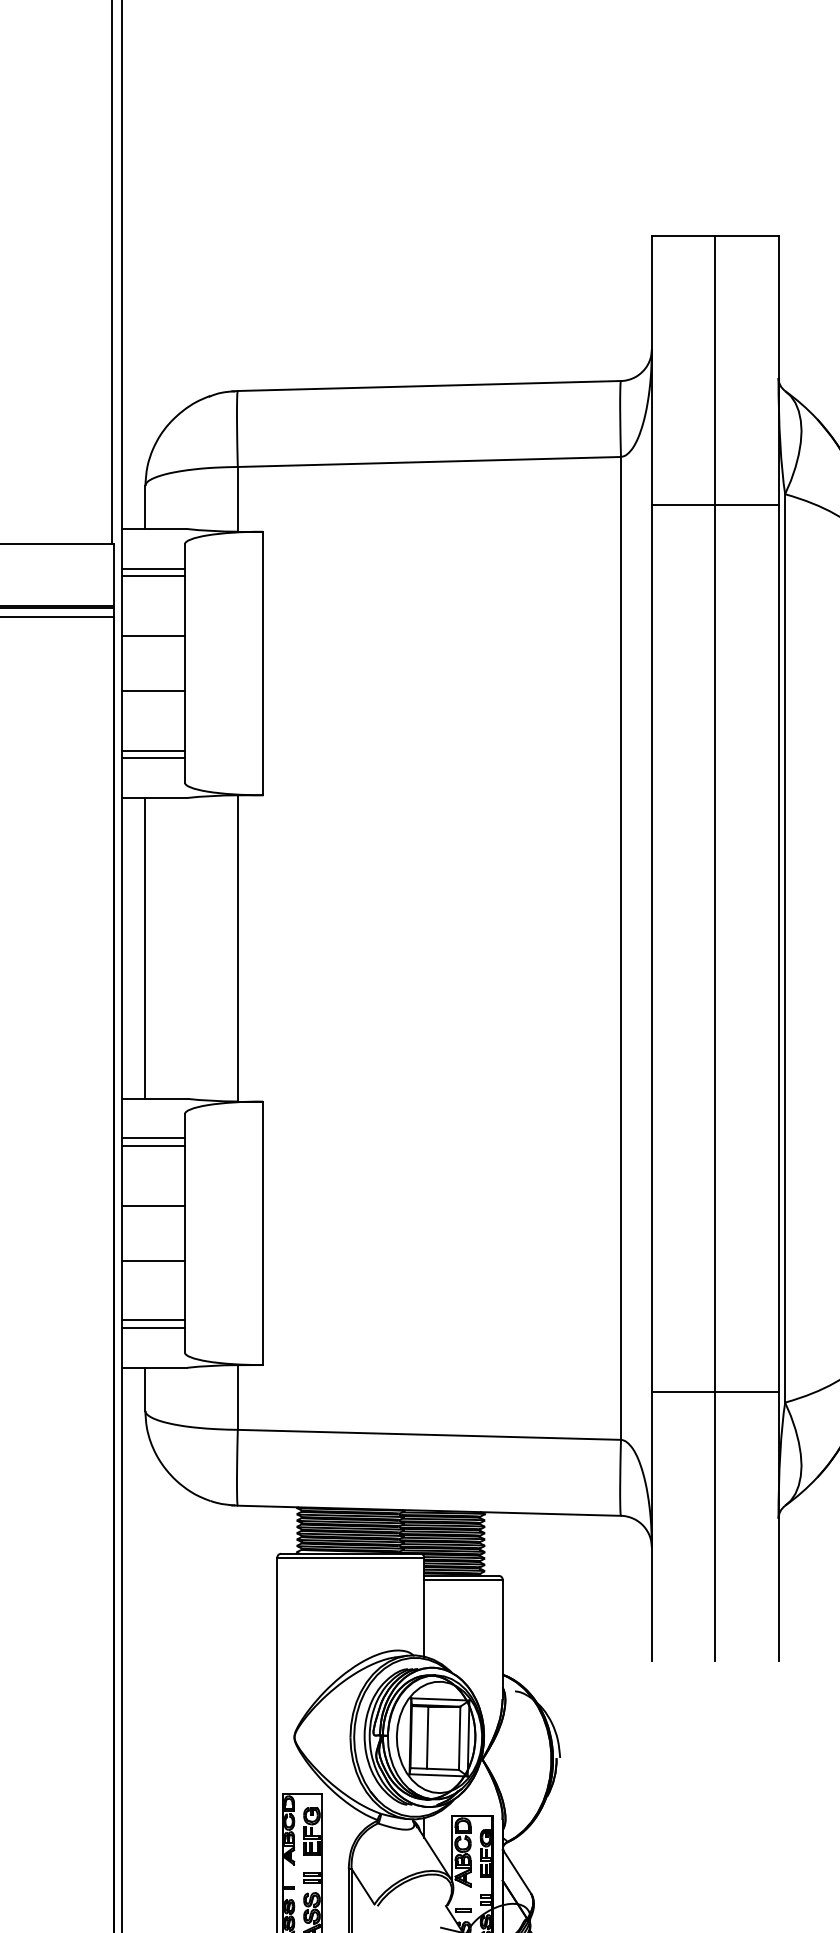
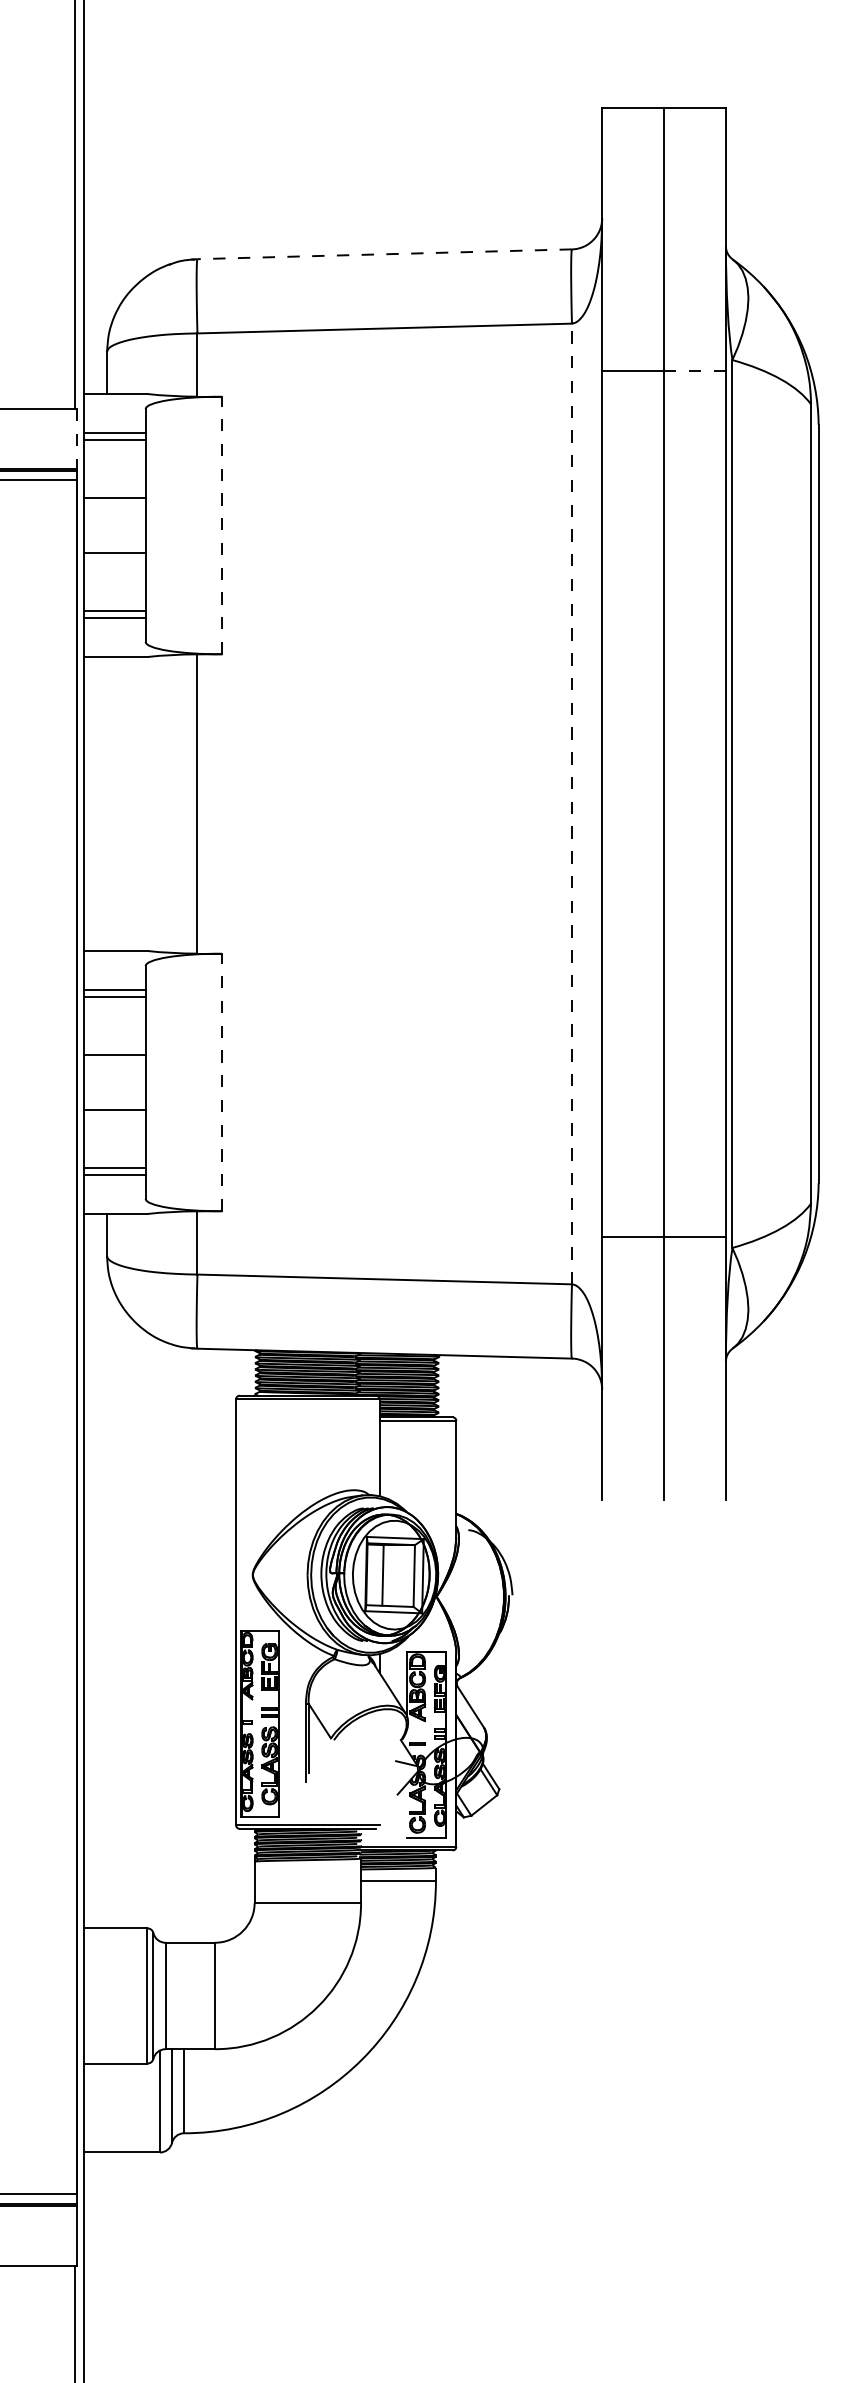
line: (429, 386) -> (384, 254), solid -> dashed
line: (747, 504) -> (695, 370), solid -> dashed
line: (114, 575) -> (76, 439), solid -> dashed
line: (262, 663) -> (221, 525), solid -> dashed
line: (145, 947) -> (107, 803), removed
line: (620, 947) -> (571, 803), solid -> dashed
line: (262, 1233) -> (221, 1082), solid -> dashed

